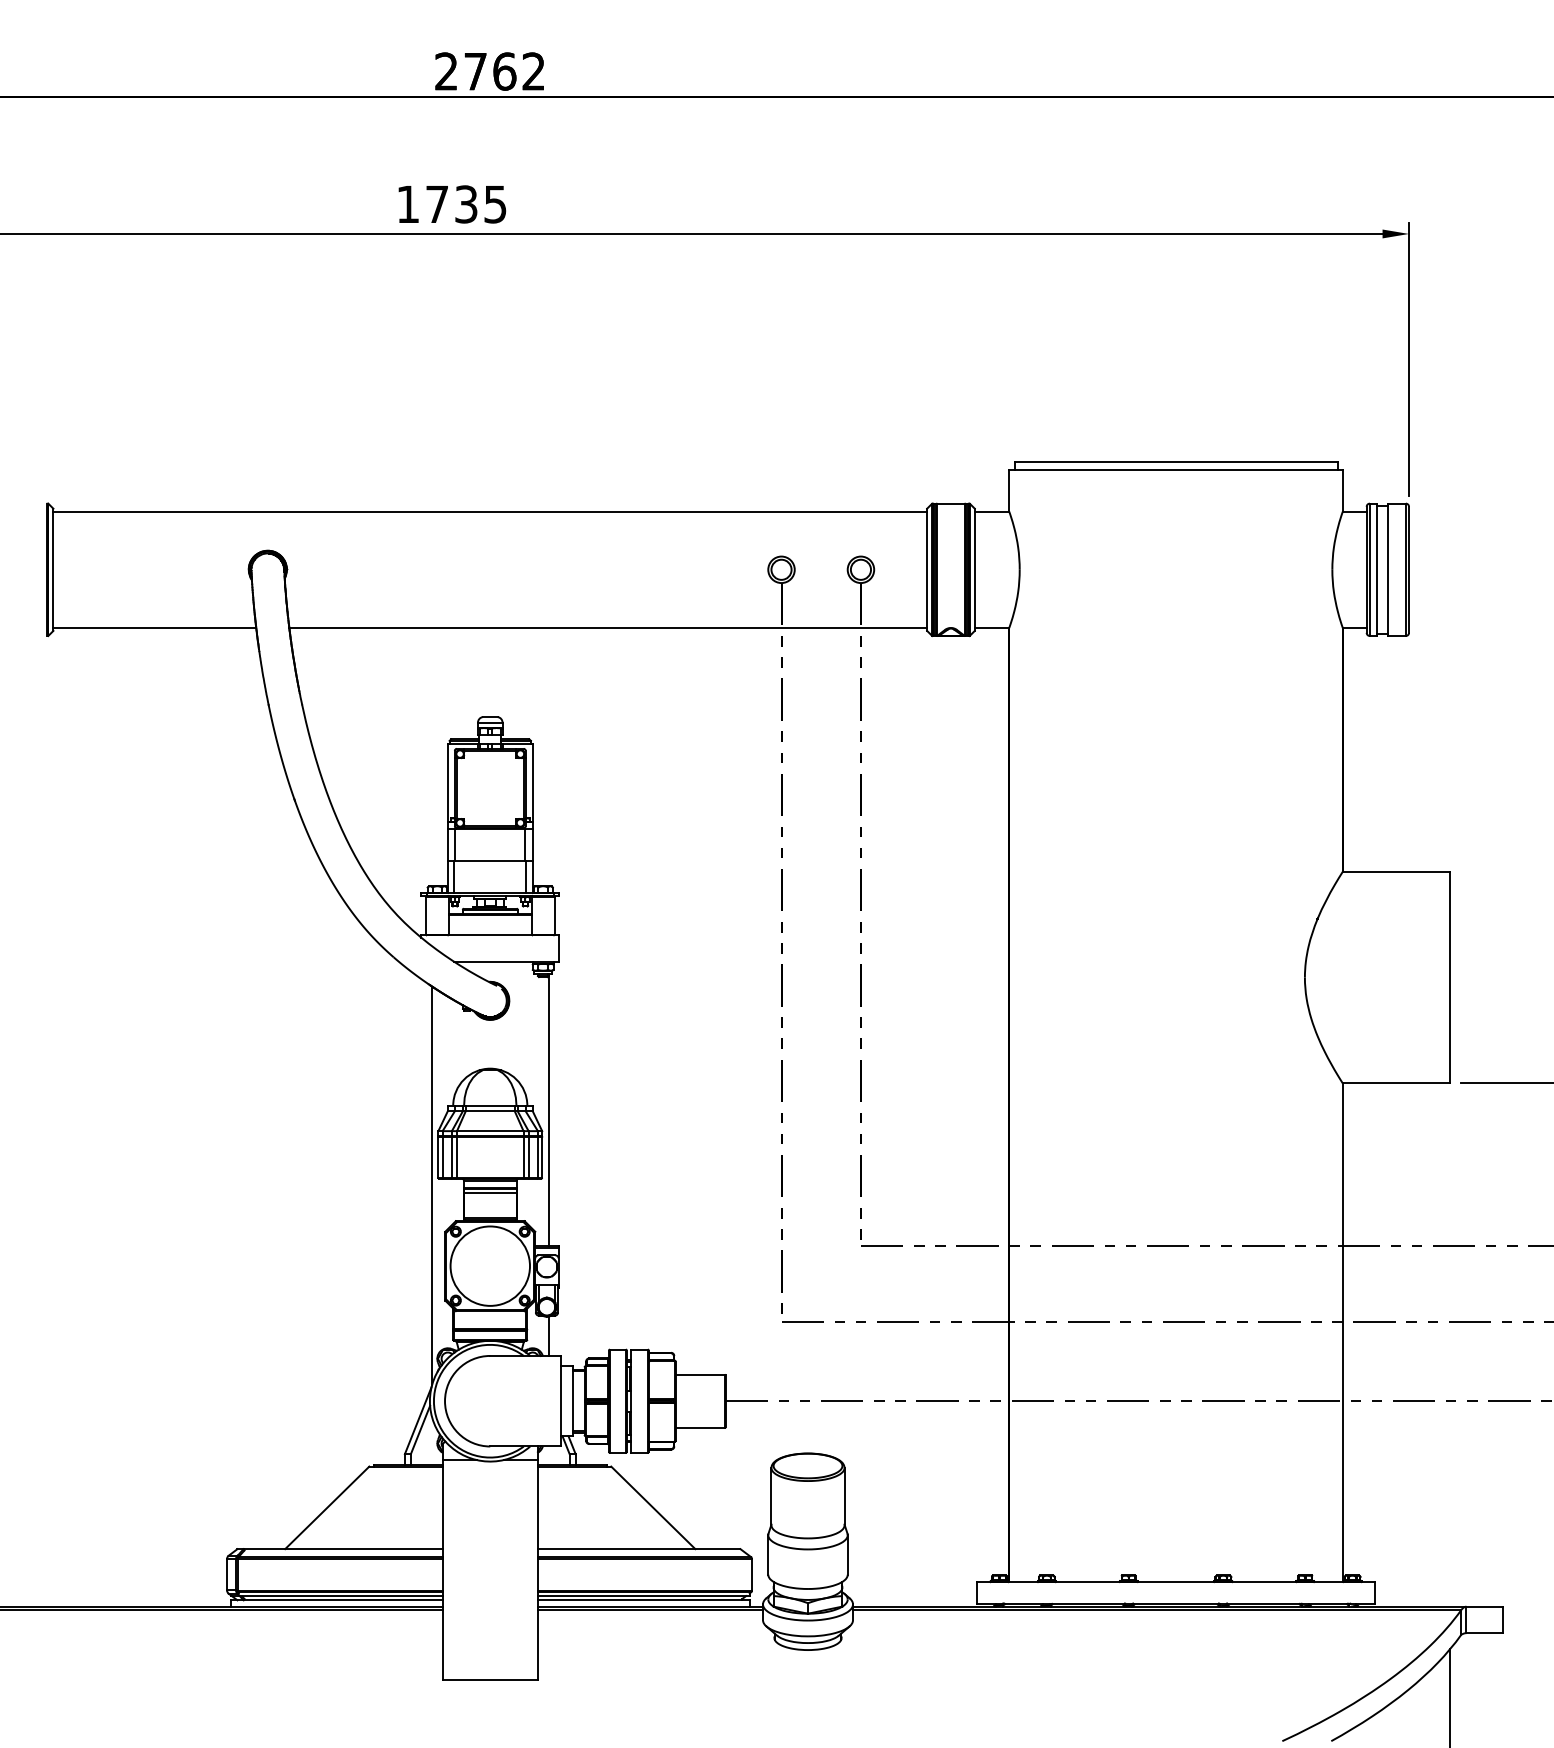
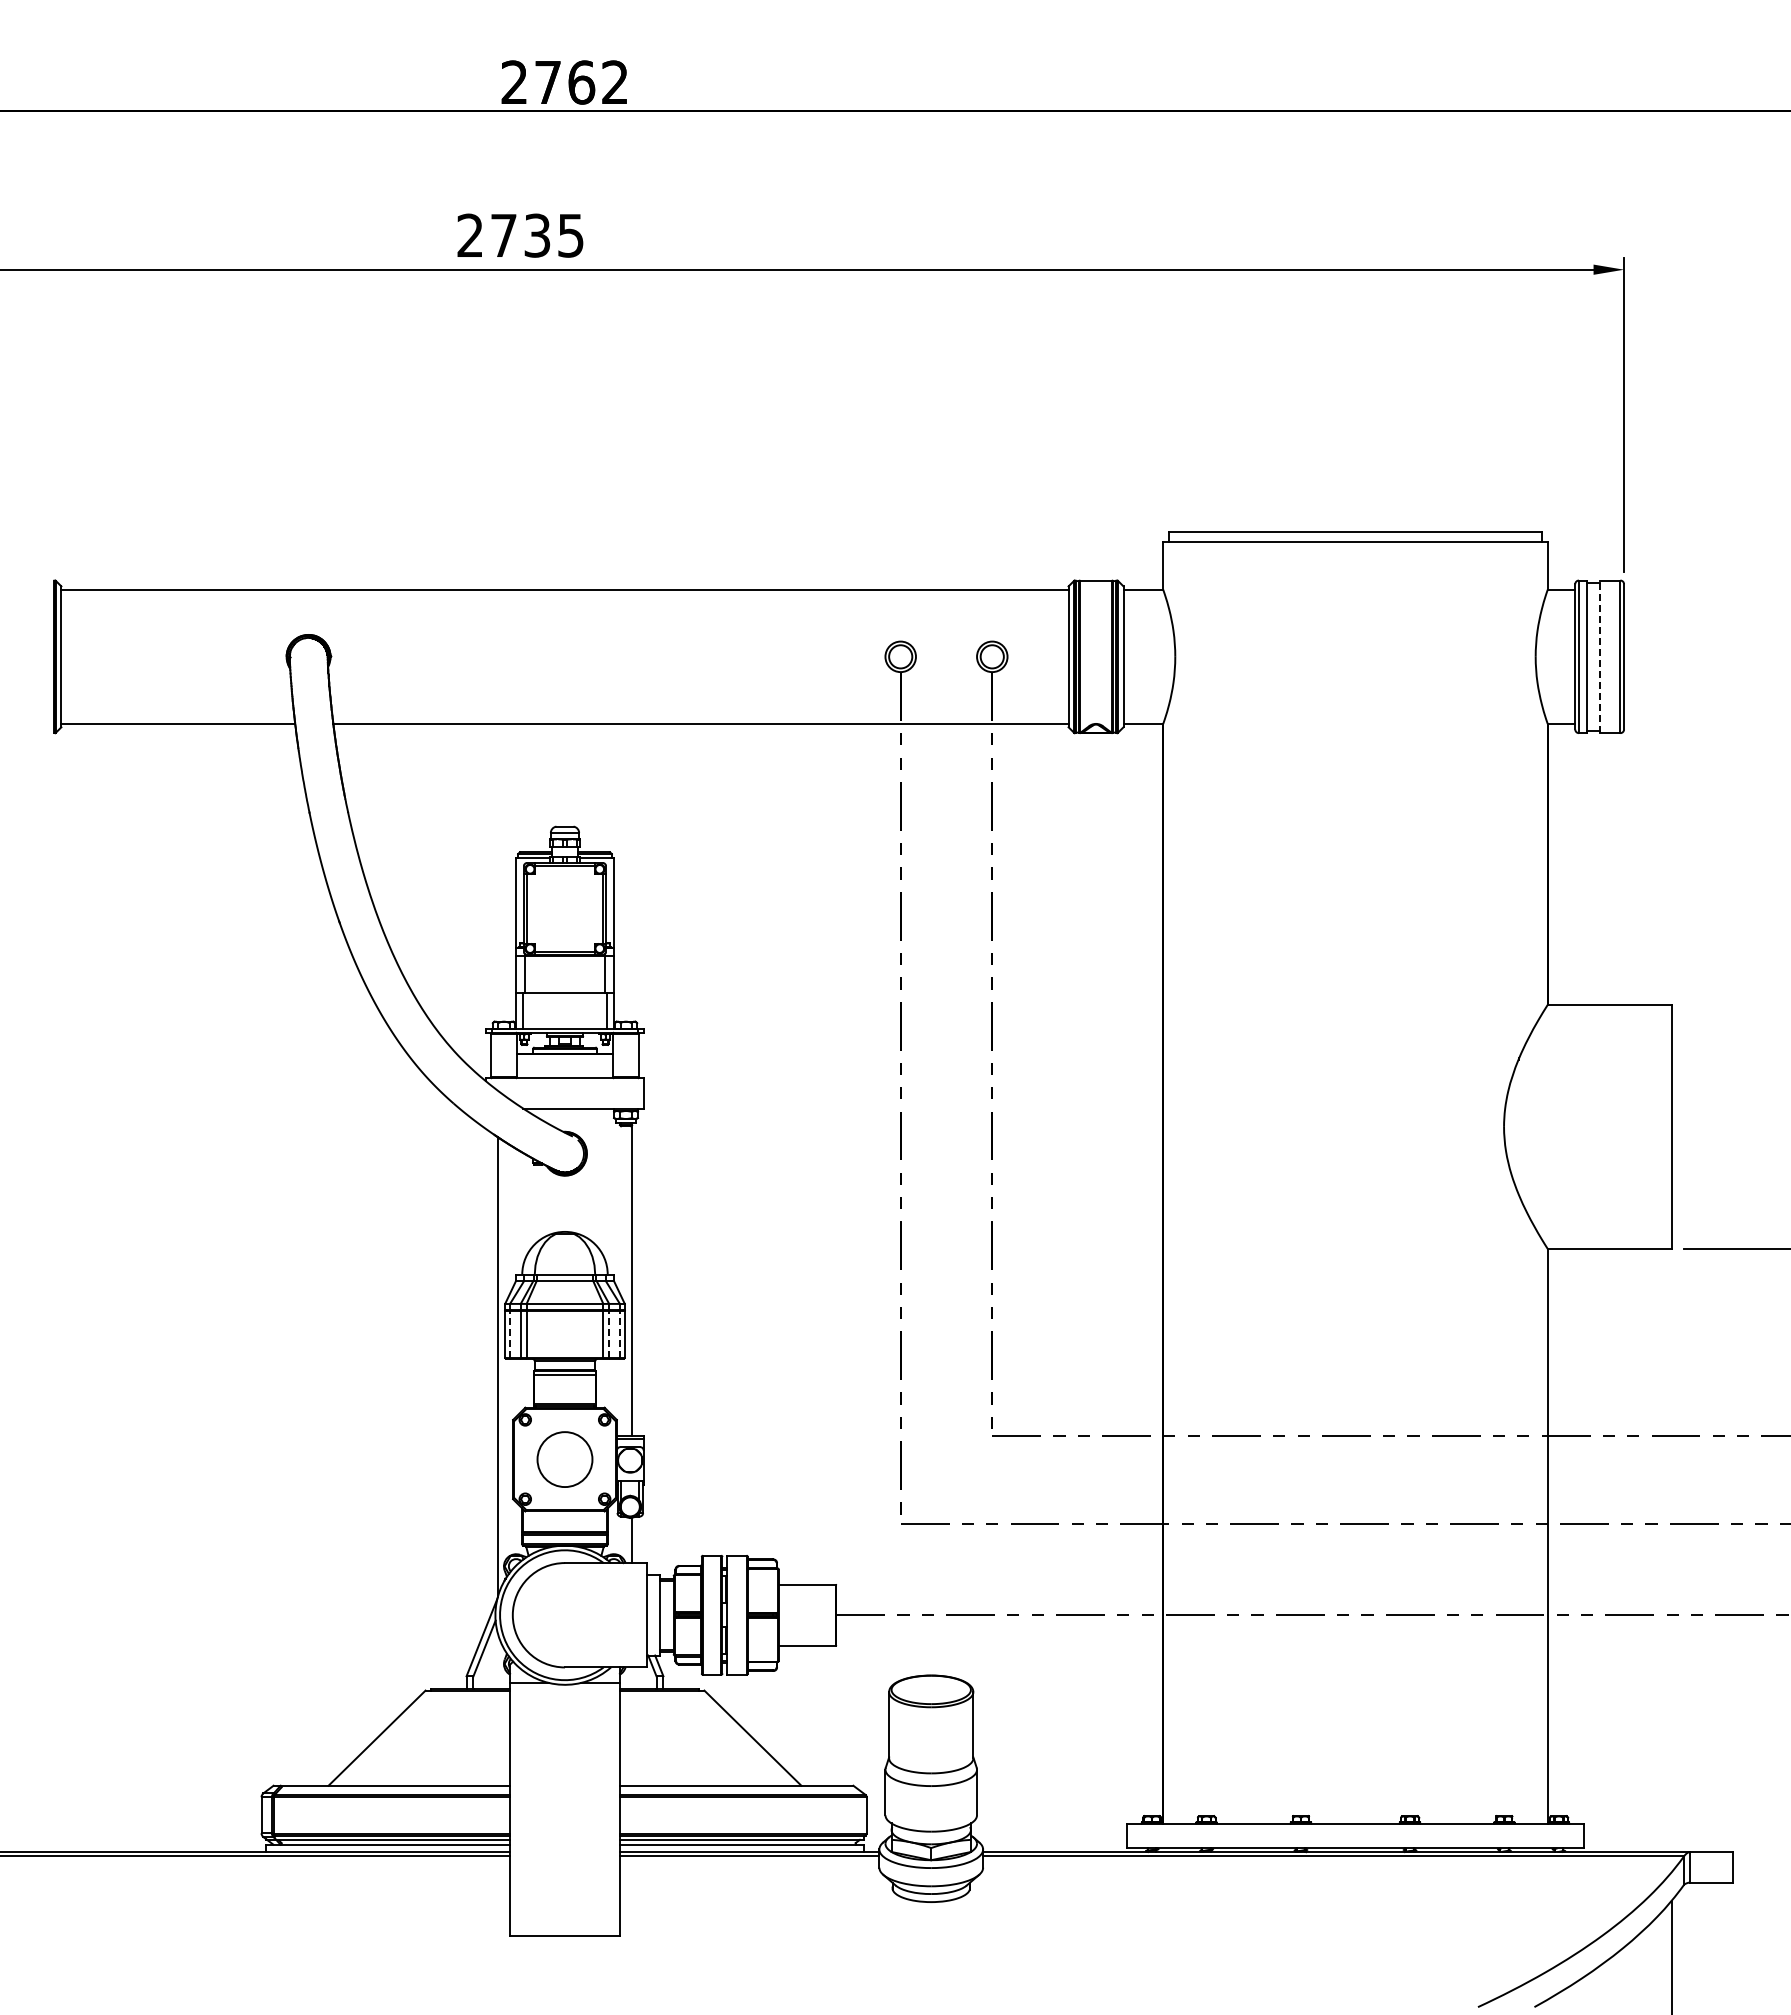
text: (407, 203) -> (469, 234), 1735 -> 2735
line: (1387, 569) -> (1599, 656), solid -> dashed
line: (443, 1157) -> (510, 1334), solid -> dashed
line: (528, 1157) -> (609, 1334), solid -> dashed
line: (537, 1157) -> (619, 1334), solid -> dashed
circle: (489, 1266) -> (564, 1459), size x0.6

